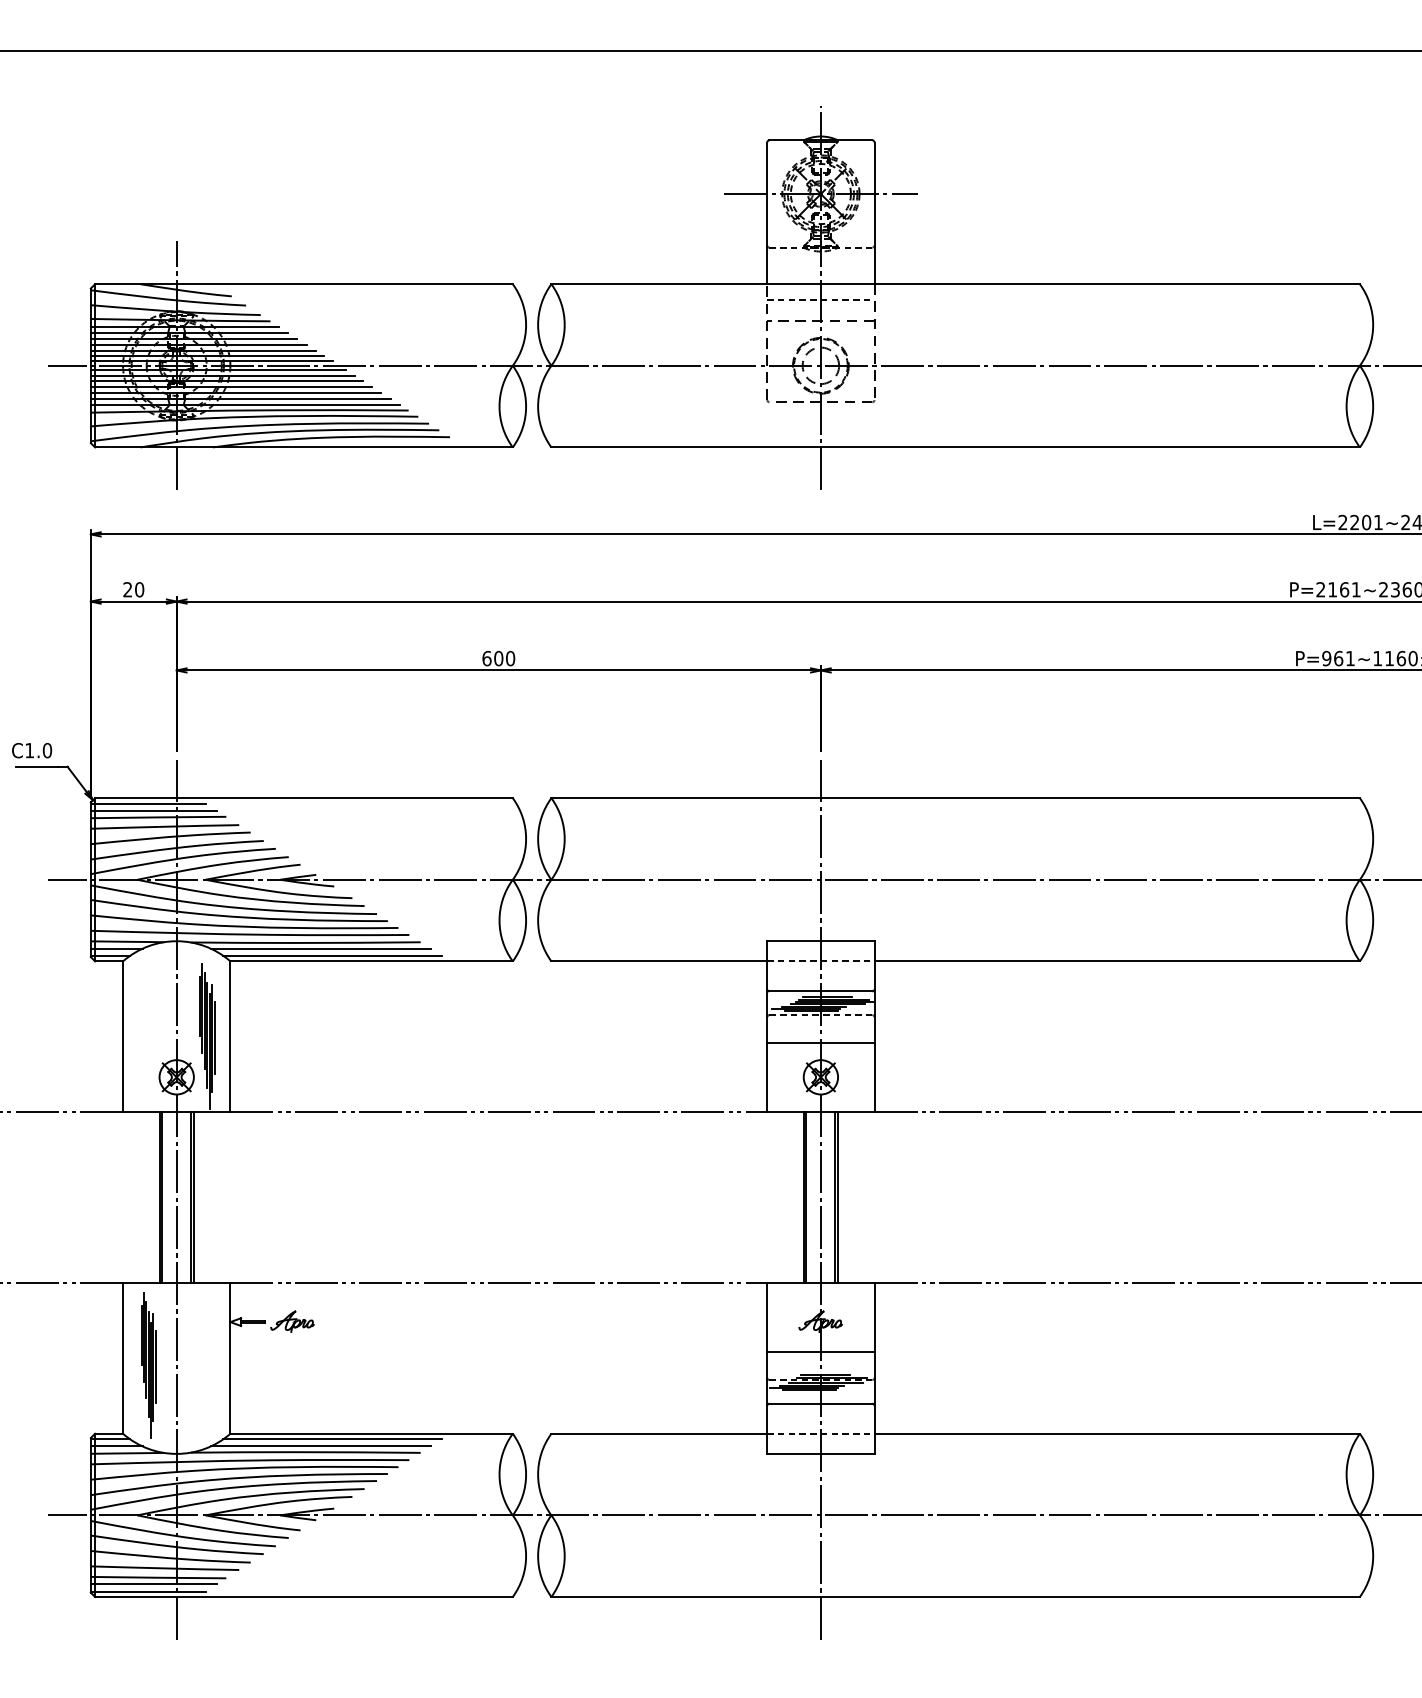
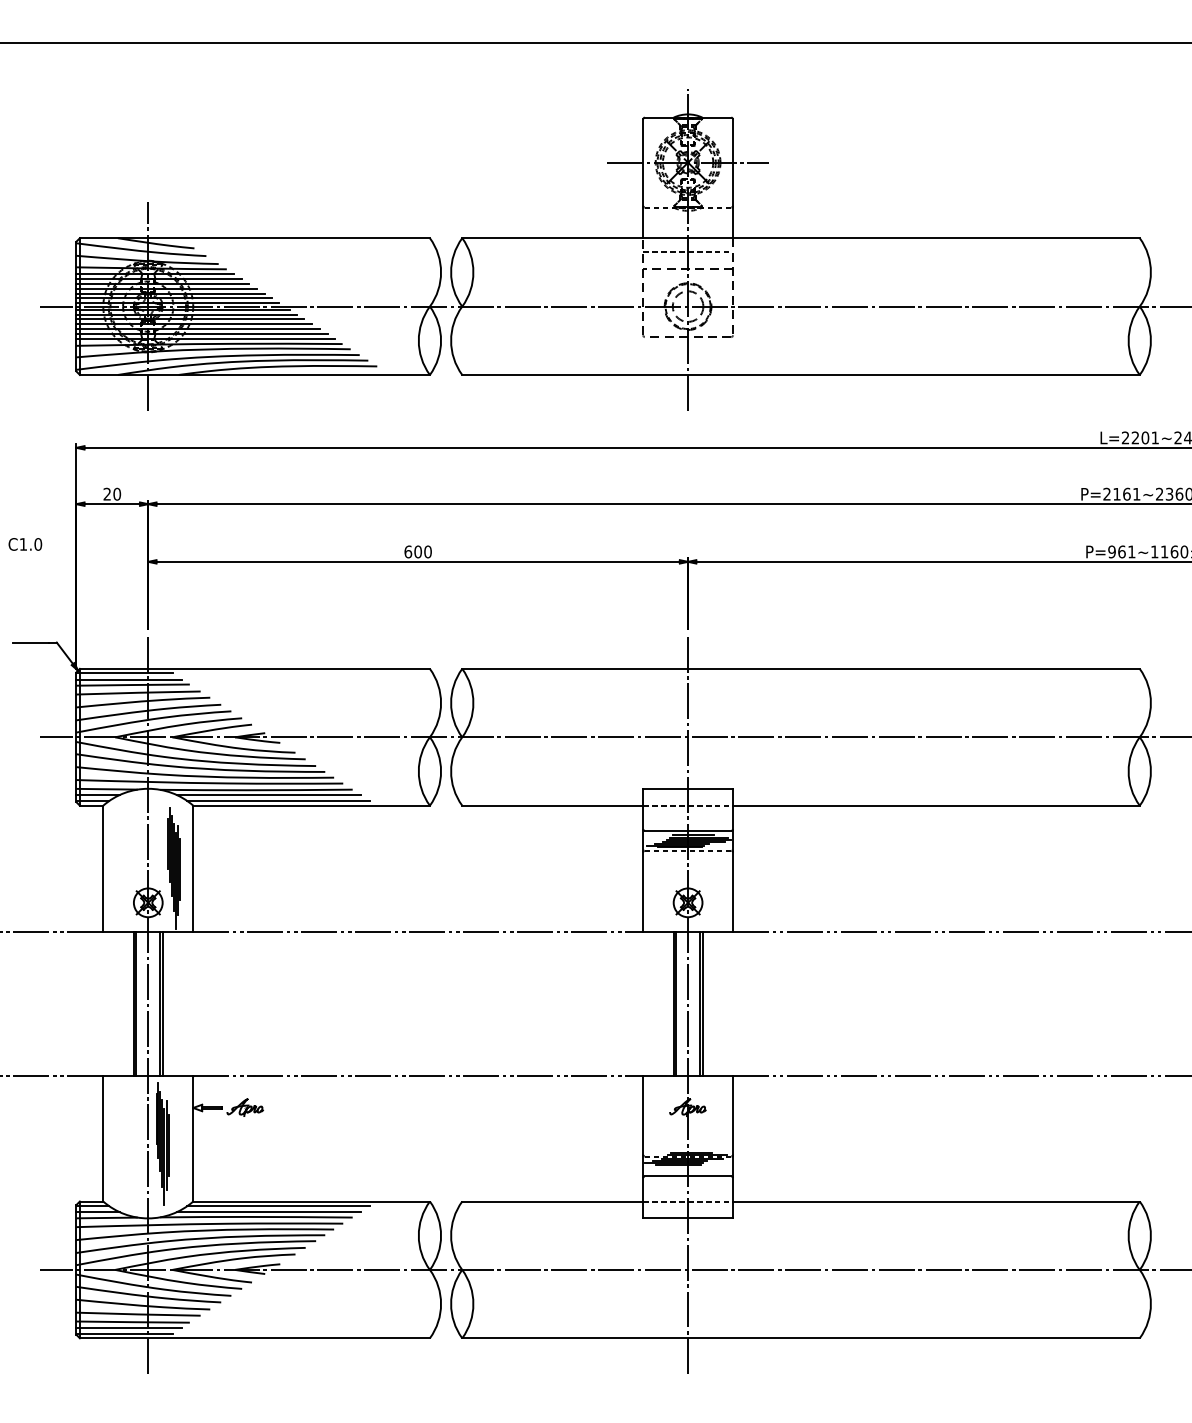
text: (32, 750) -> (25, 544), moved
line: (820, 1042) -> (687, 873), removed
line: (820, 1352) -> (687, 1133), removed
part: (148, 1365) -> (162, 1144), moved

